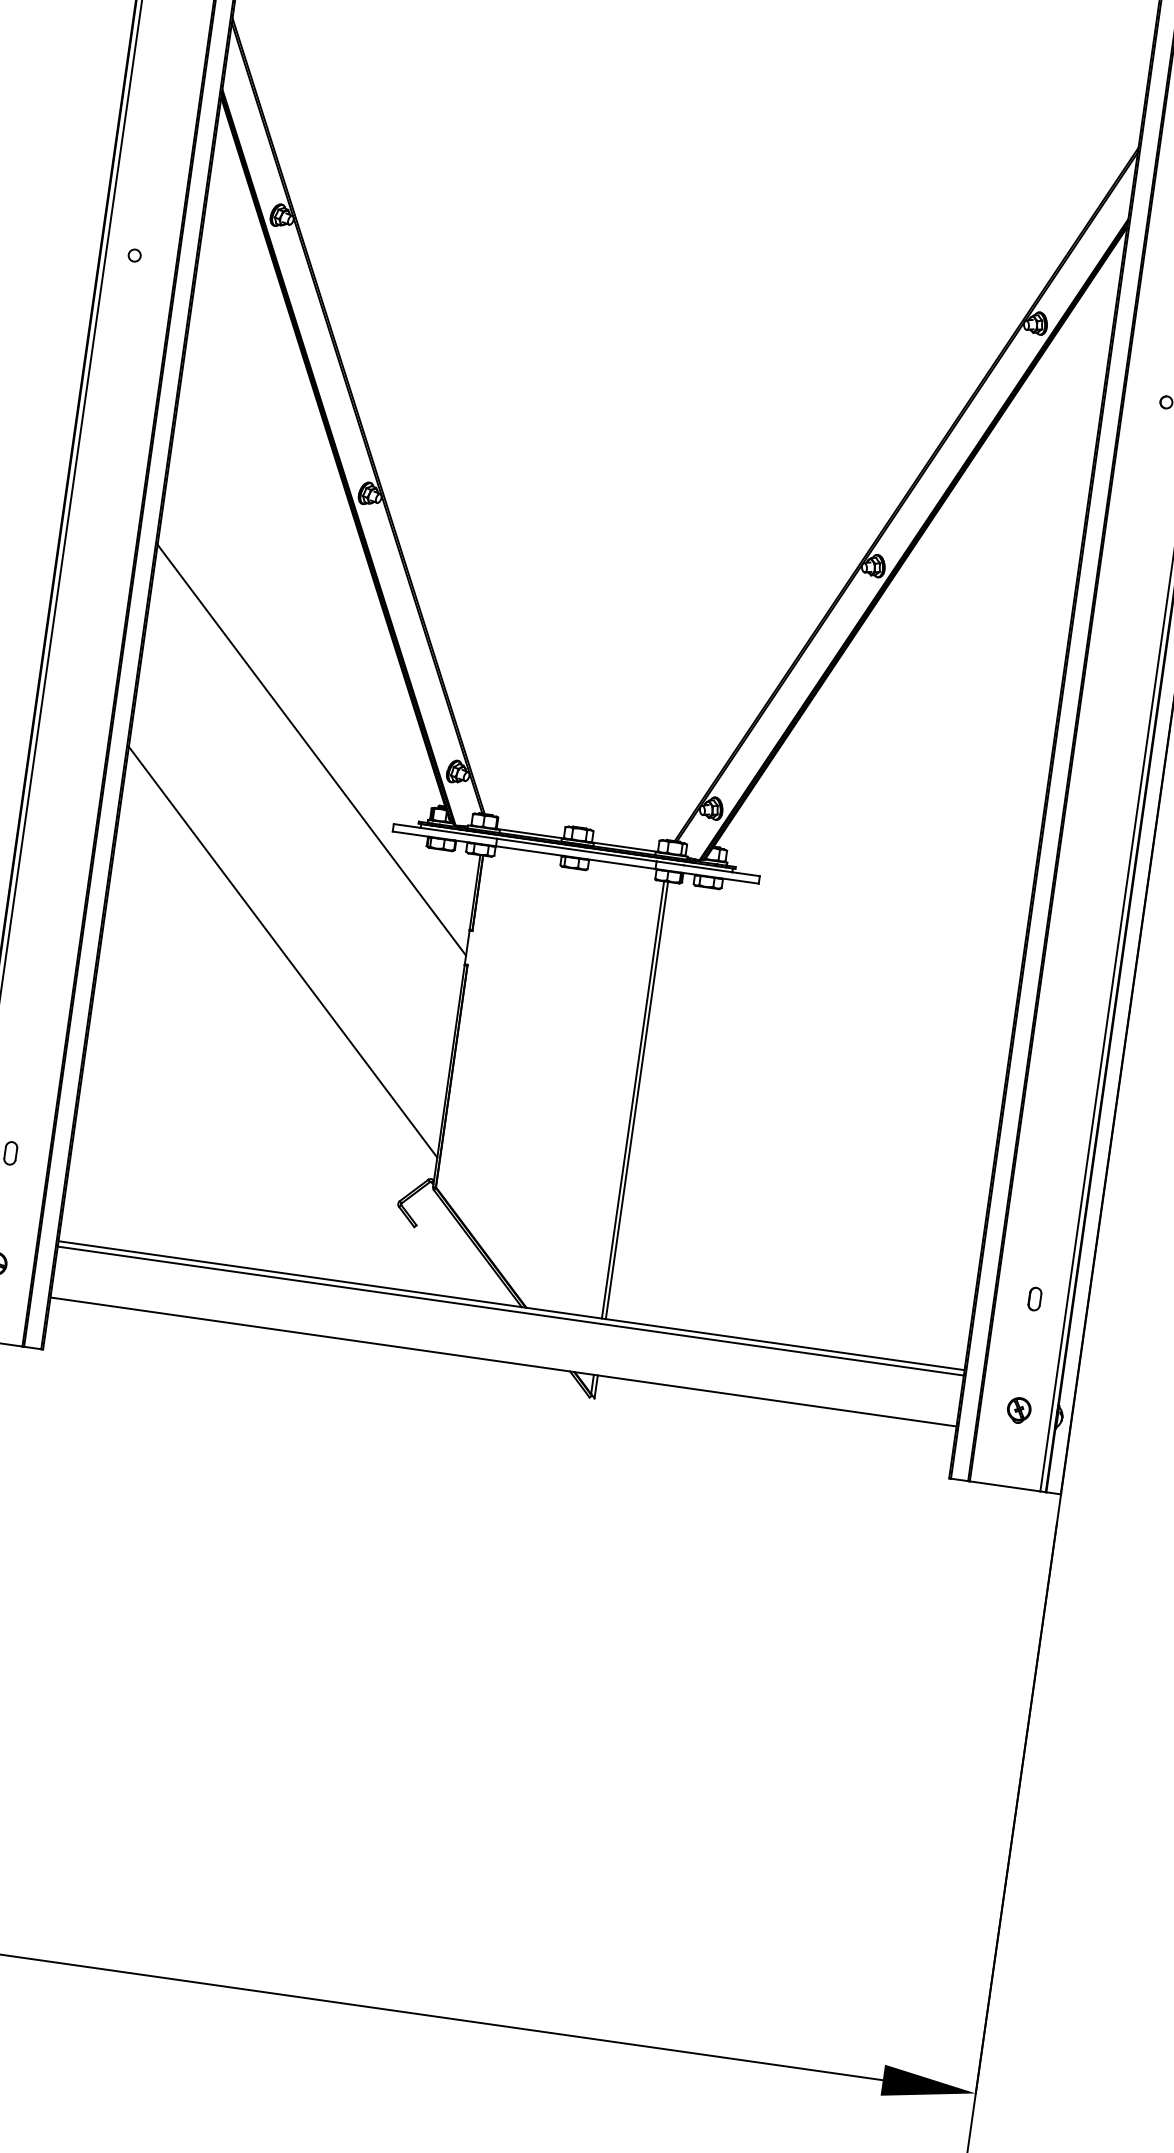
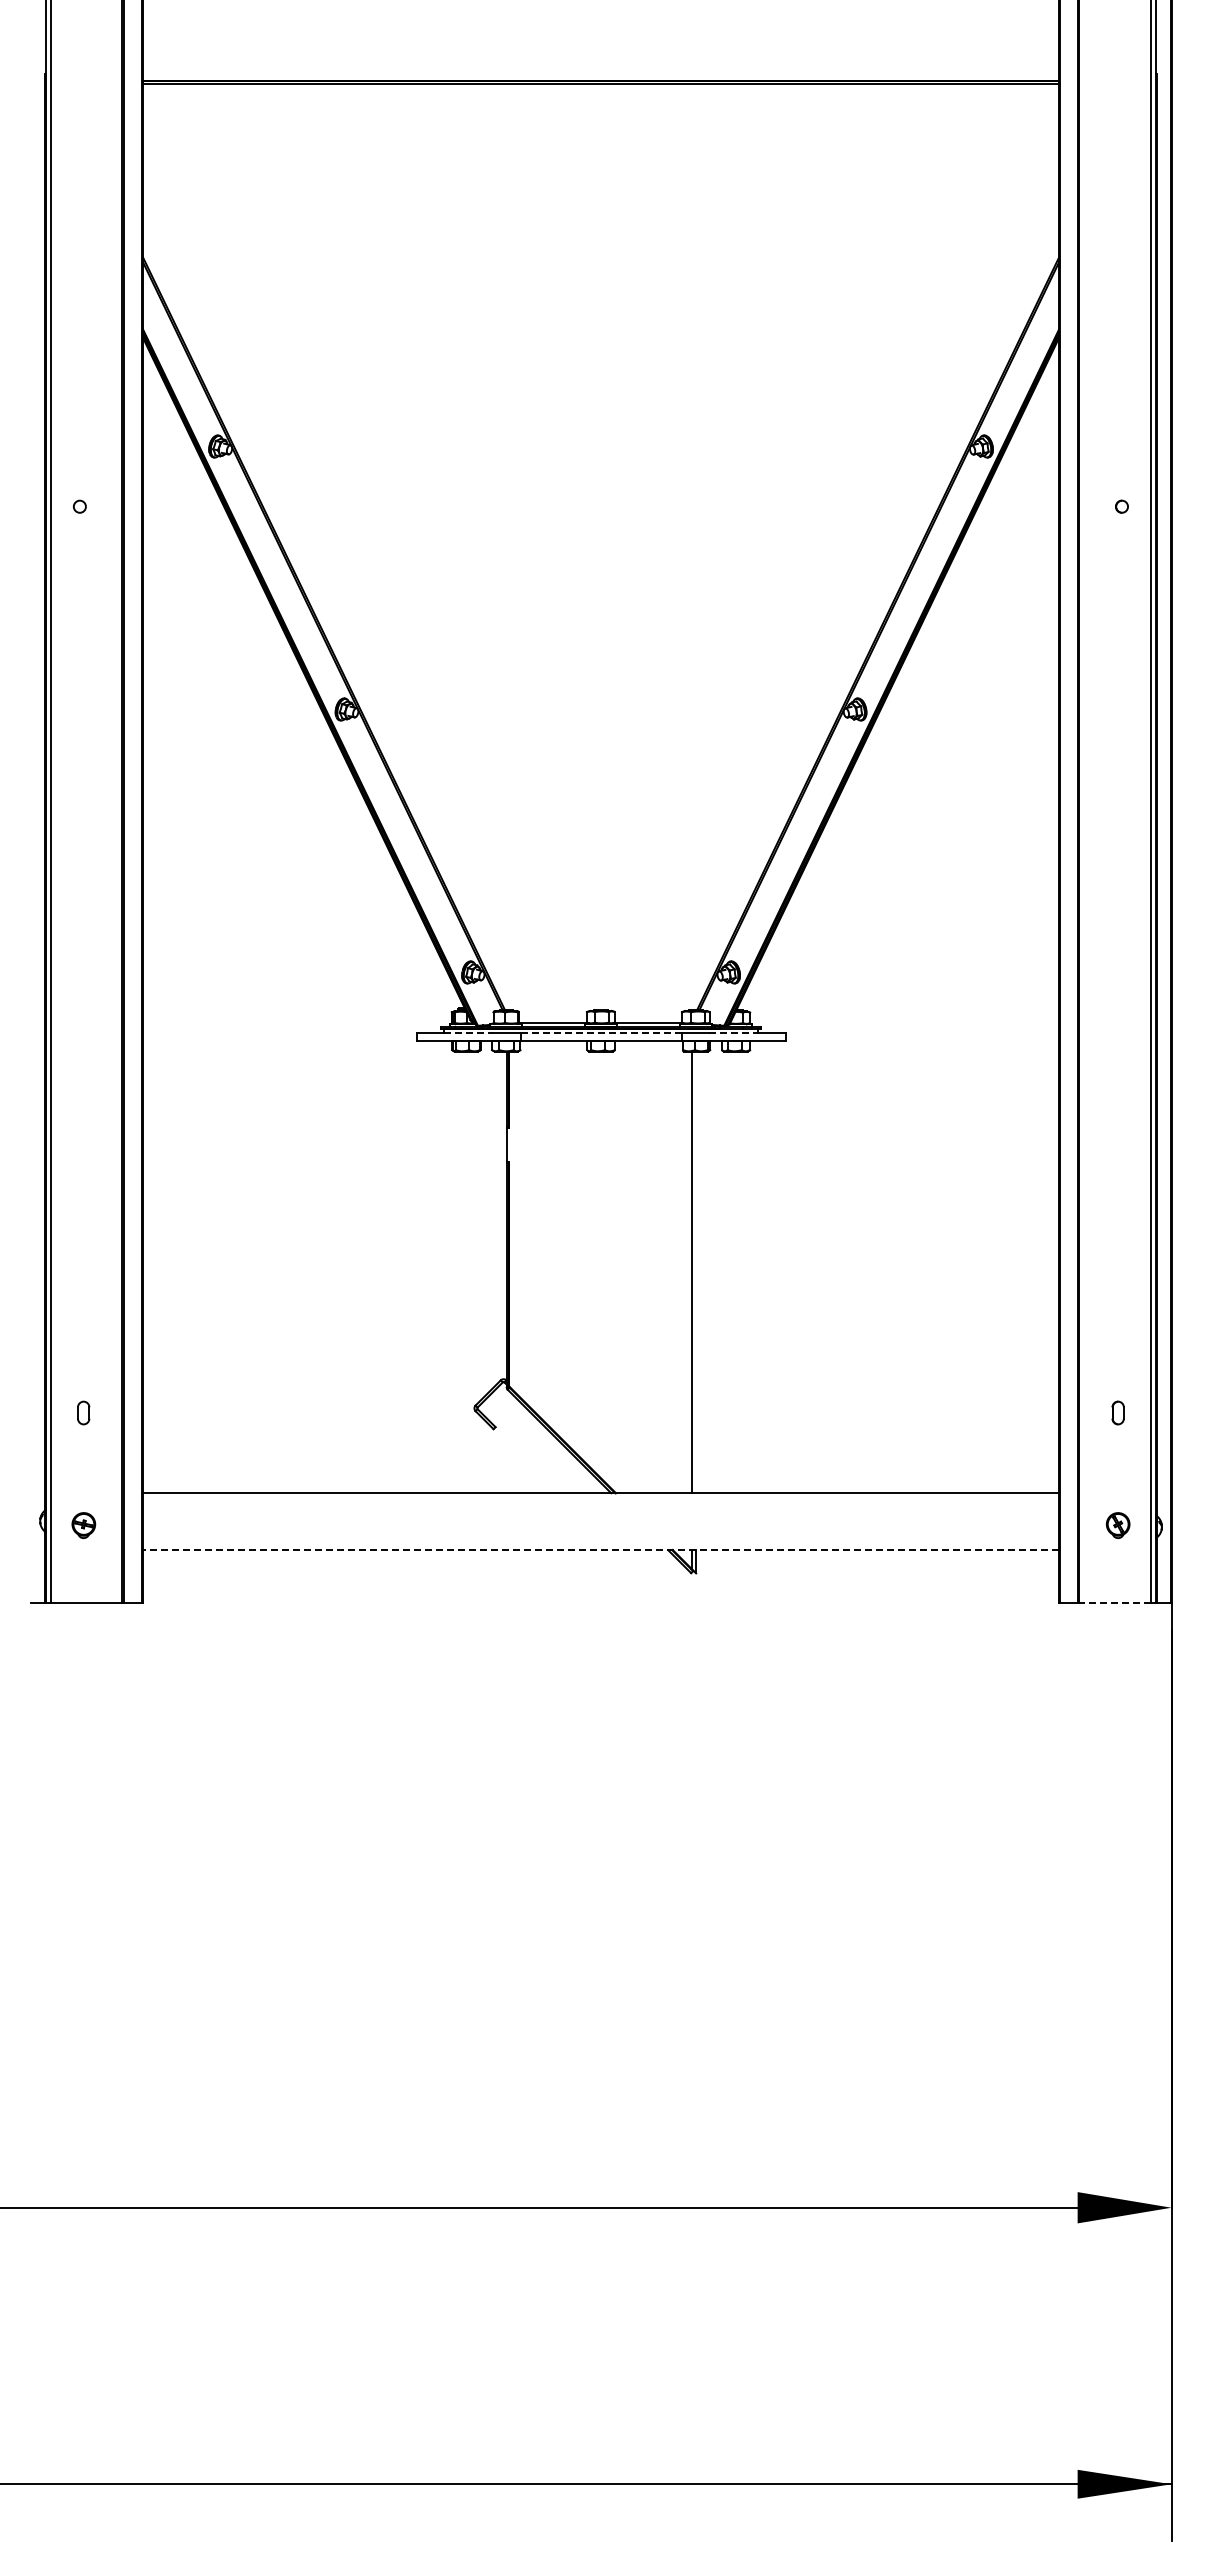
line: (311, 750) -> (324, 971), removed
line: (445, 831) -> (468, 1033), solid -> dashed
line: (576, 850) -> (601, 1033), solid -> dashed
line: (708, 869) -> (734, 1033), solid -> dashed
line: (282, 952) -> (324, 1175), removed
line: (637, 1100) -> (696, 1272), removed
line: (510, 1310) -> (600, 1498), removed
line: (503, 1362) -> (600, 1550), solid -> dashed
line: (1005, 1486) -> (1115, 1602), solid -> dashed

